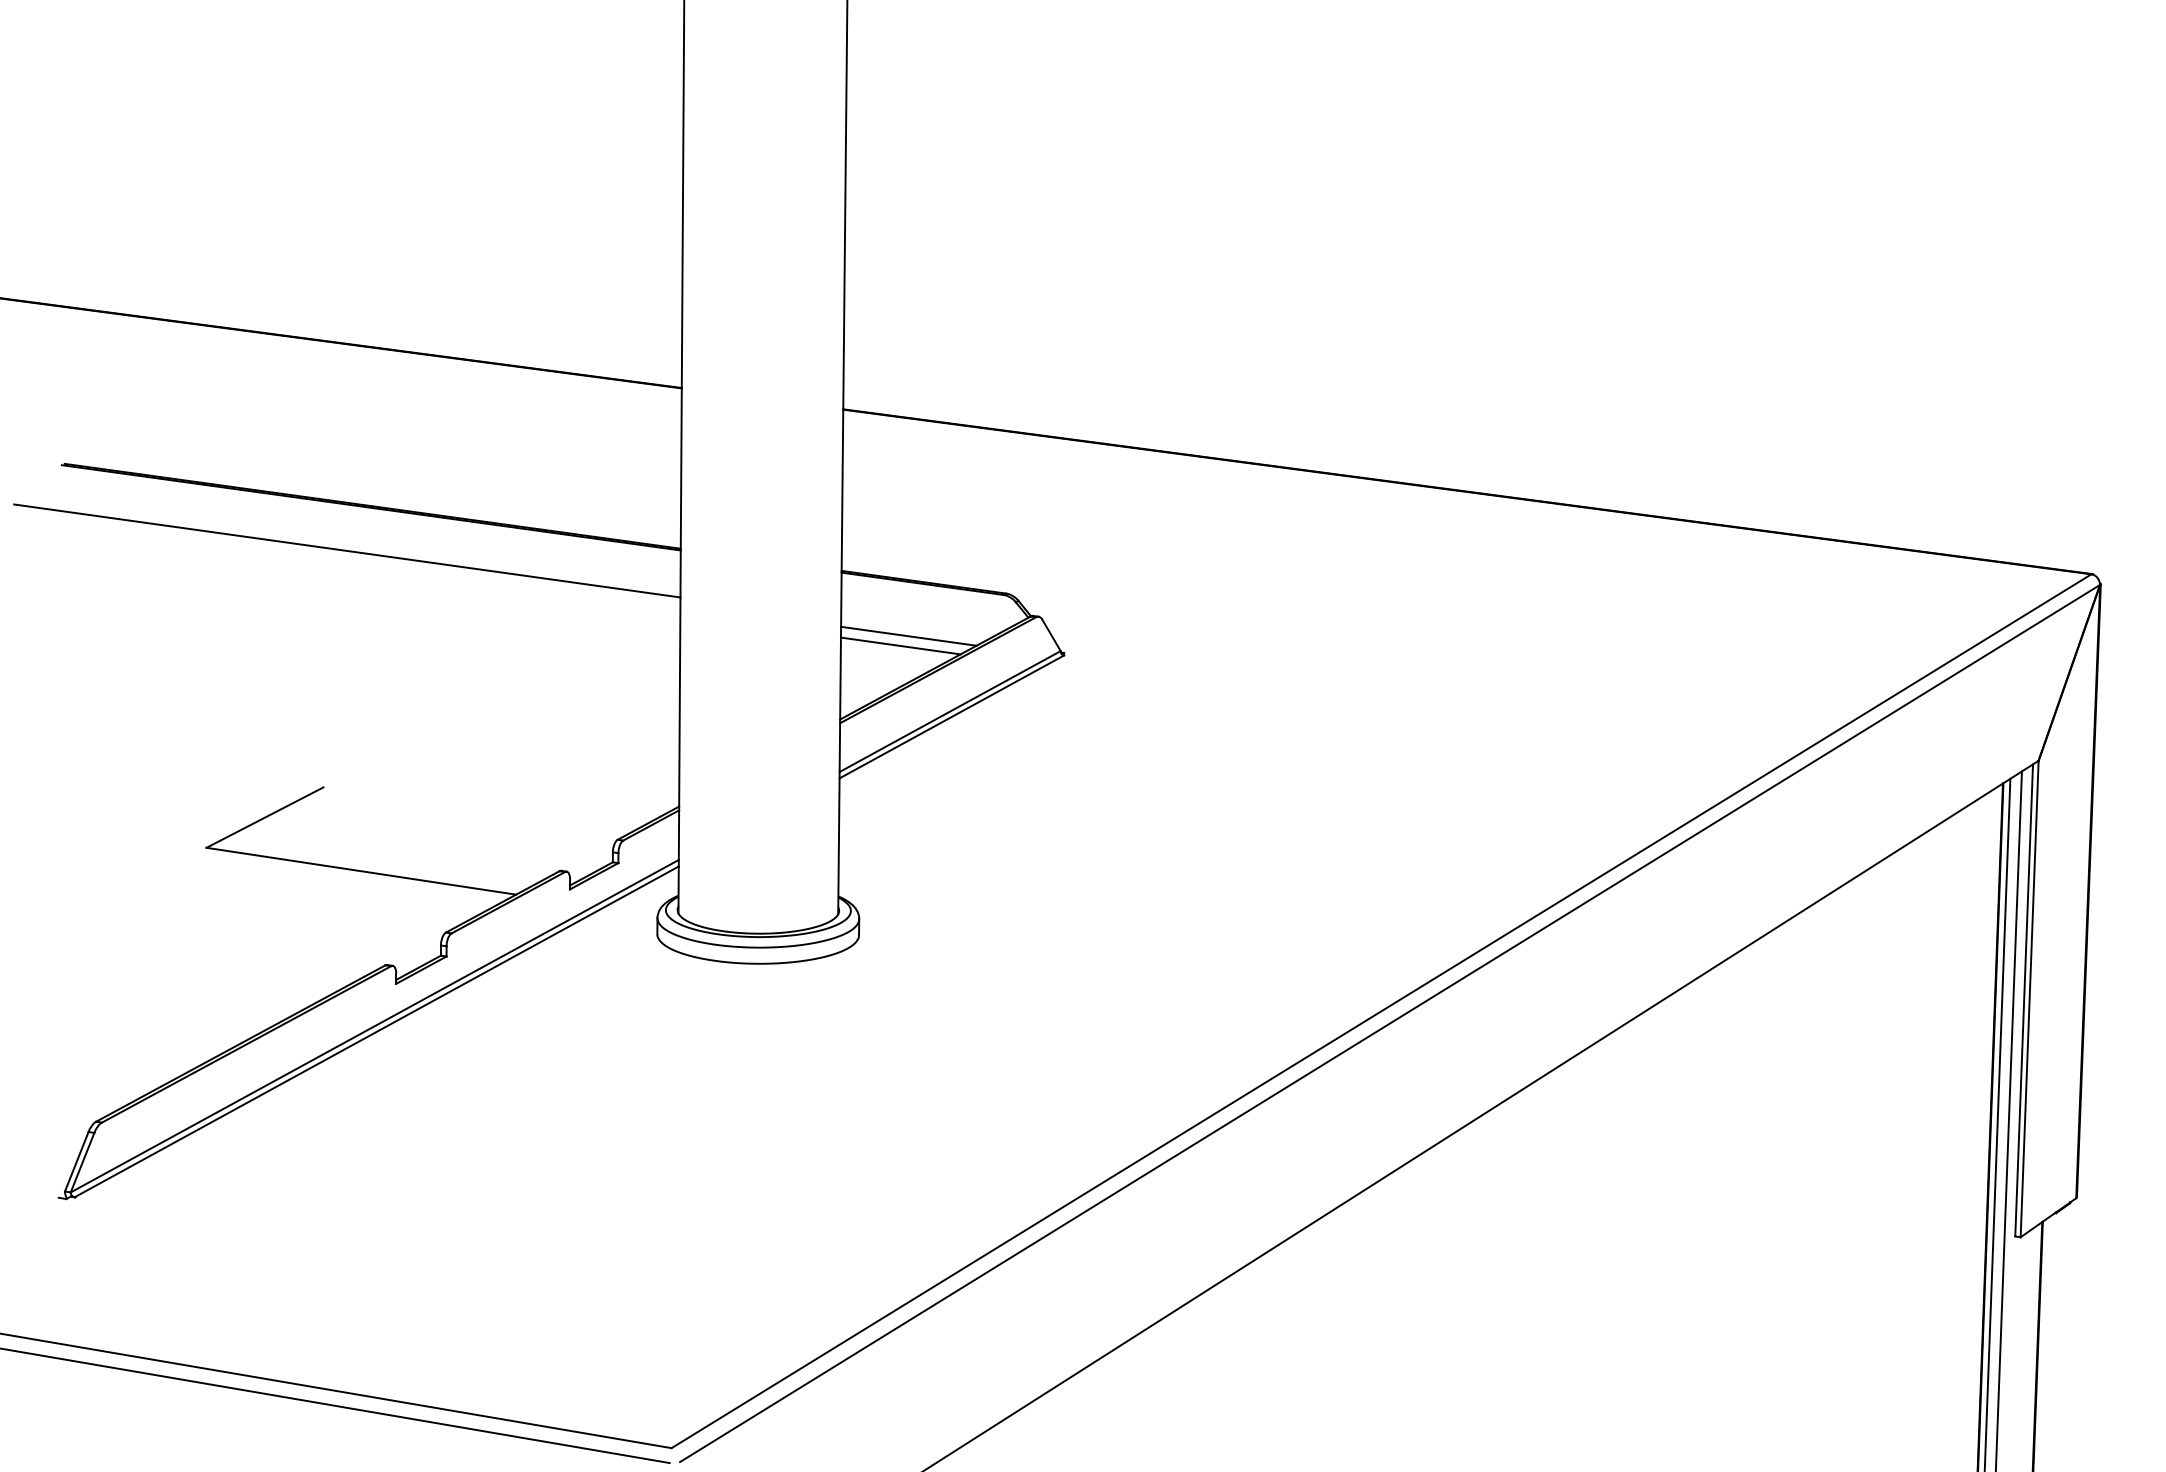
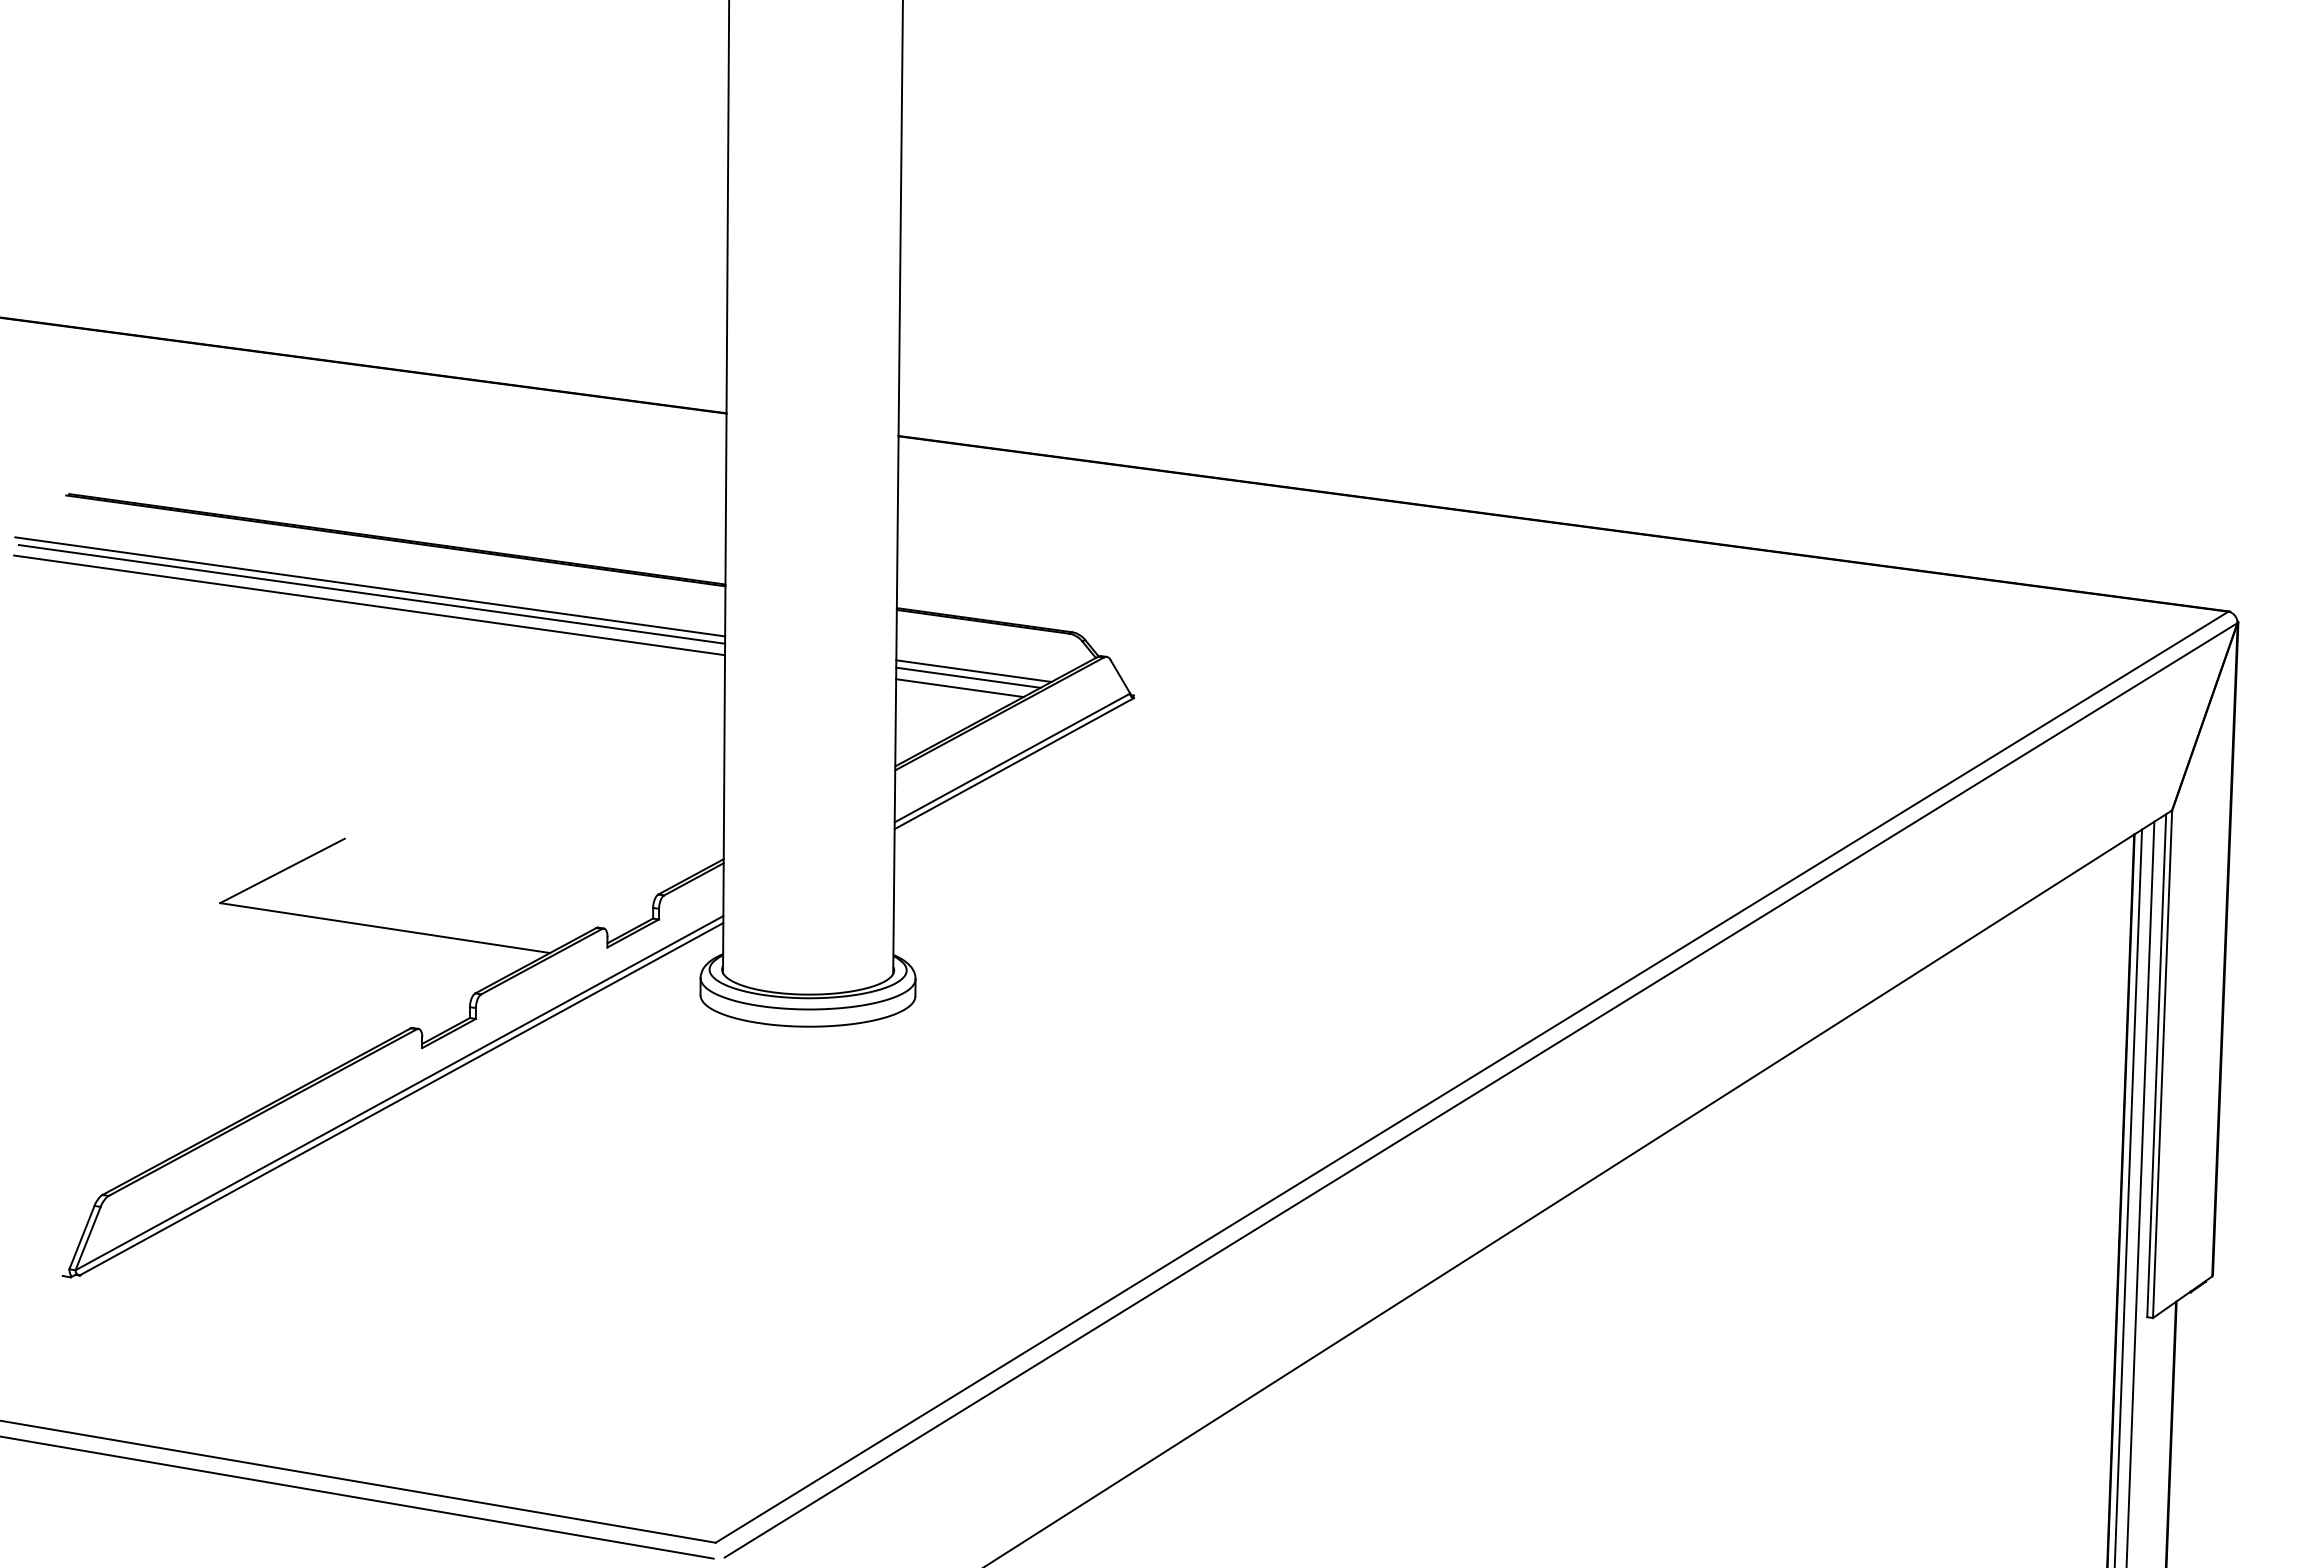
line: (348, 558) -> (371, 594), added
line: (346, 568) -> (369, 605), added
line: (913, 629) -> (973, 670), added

